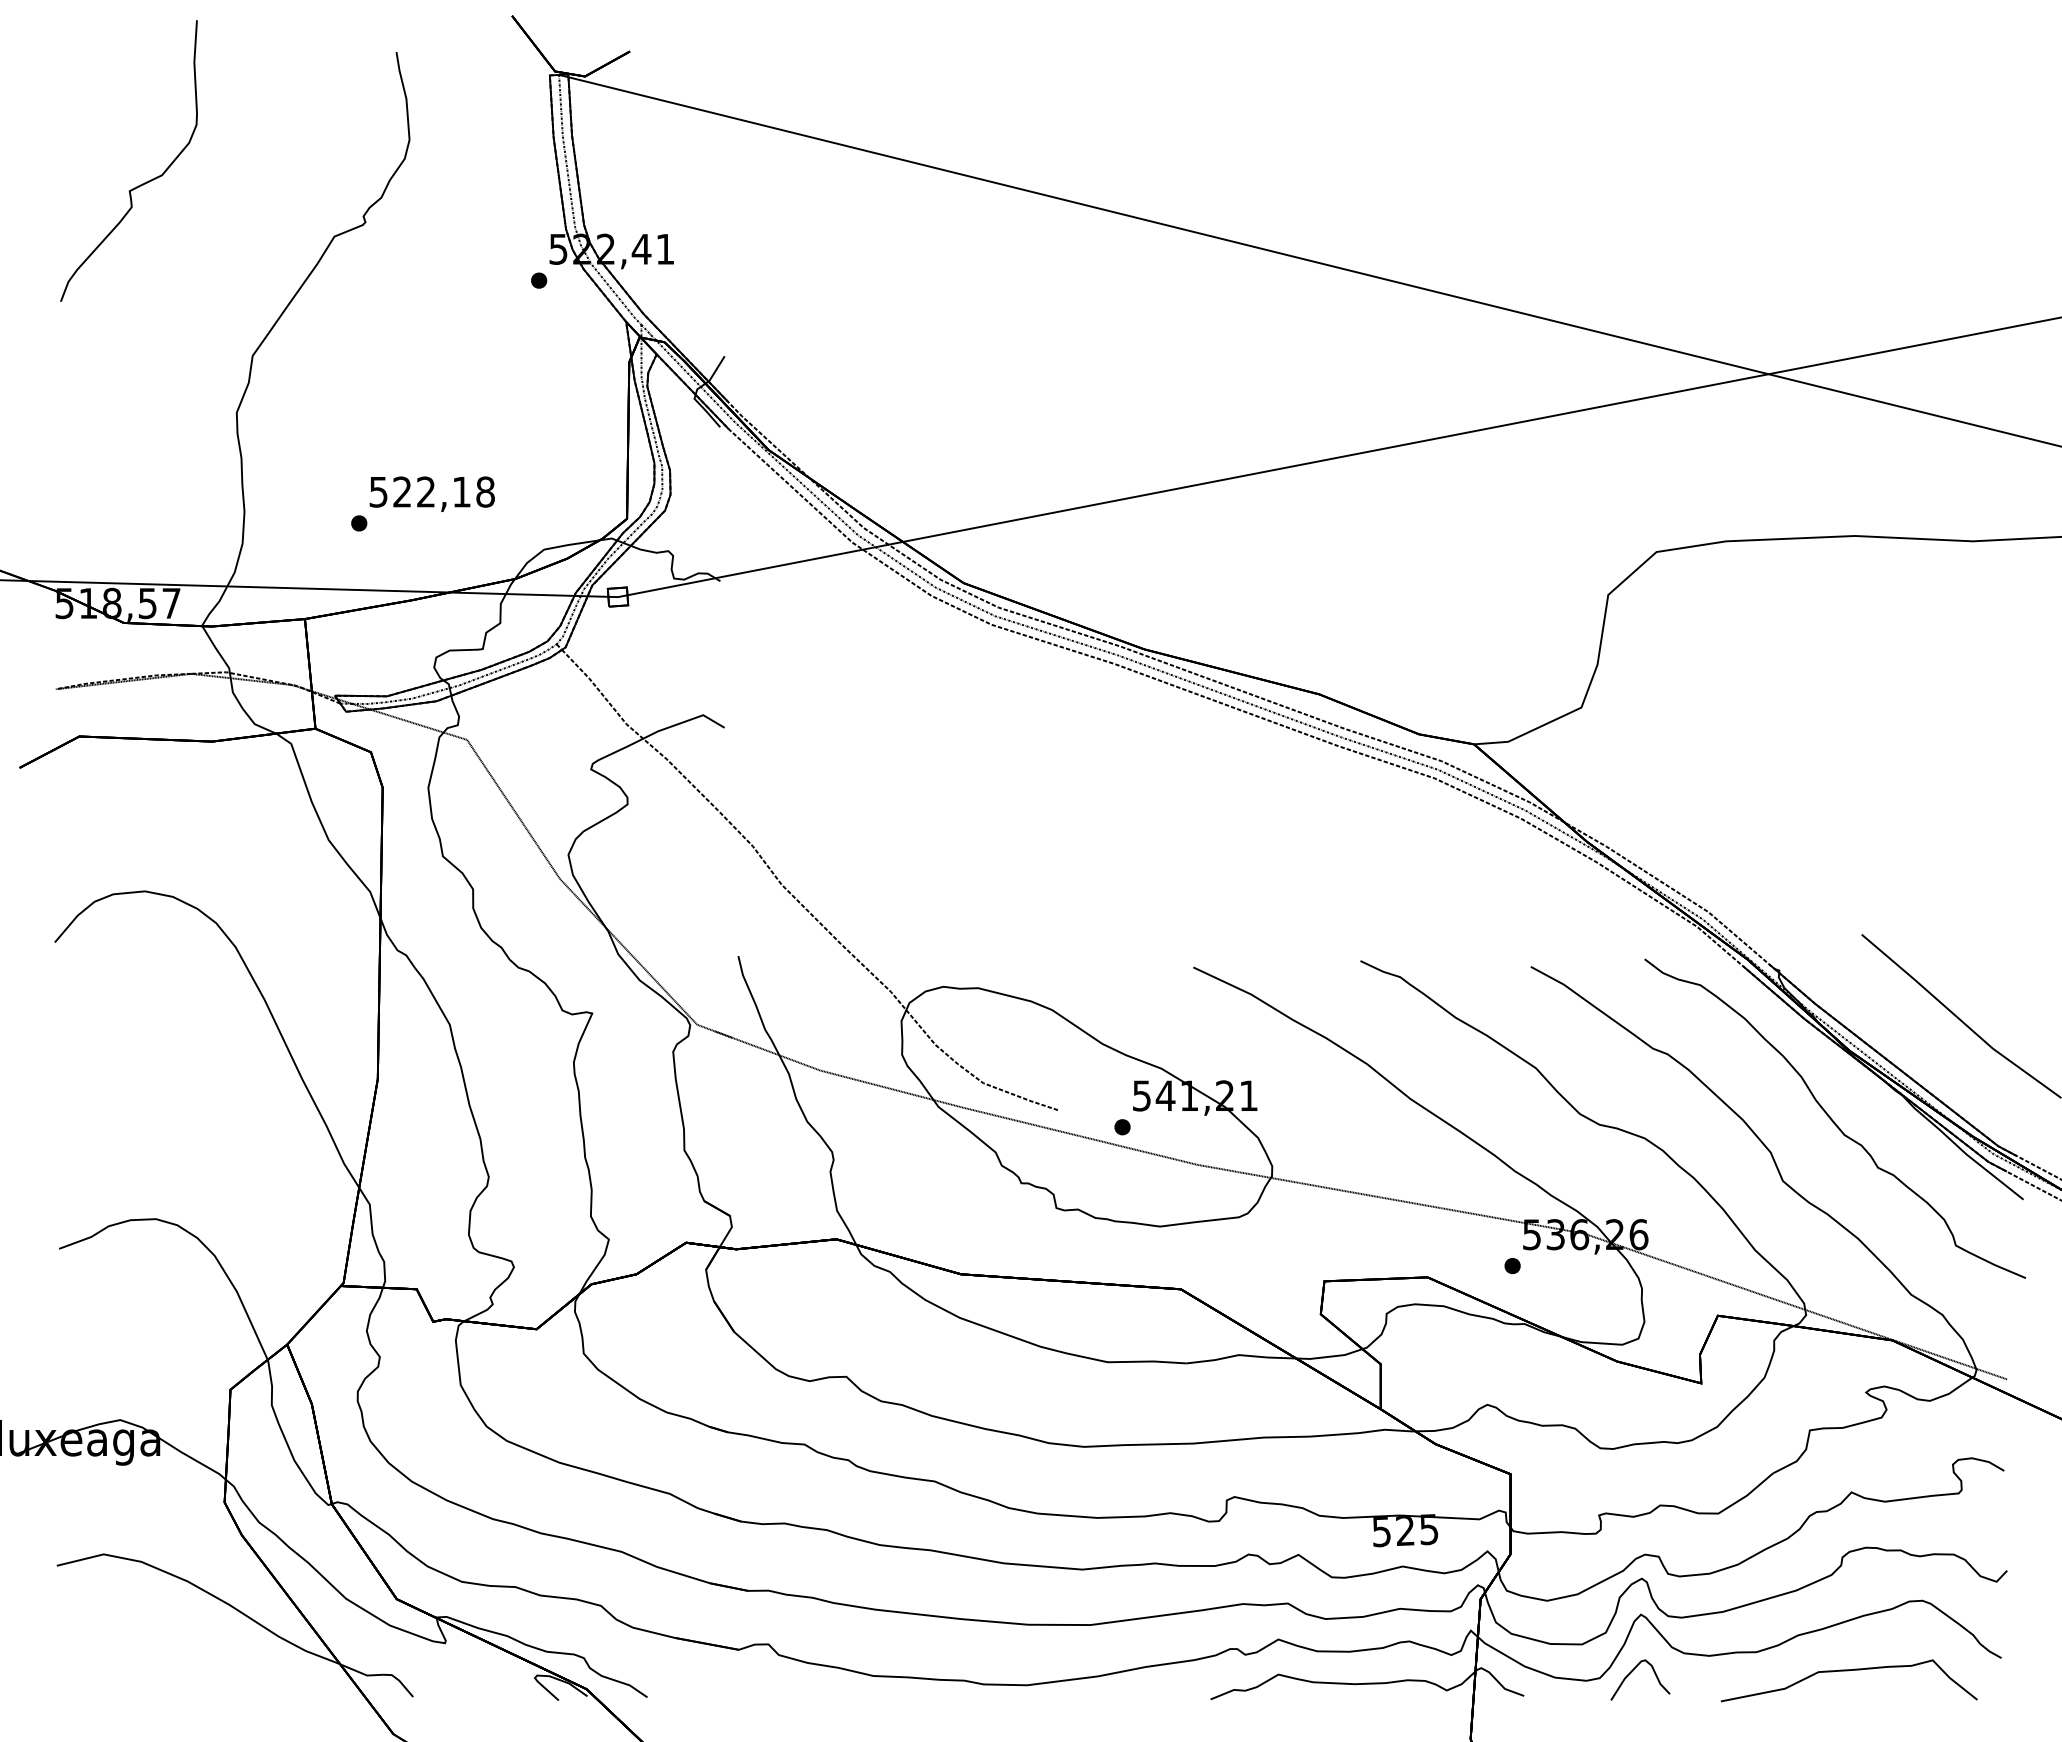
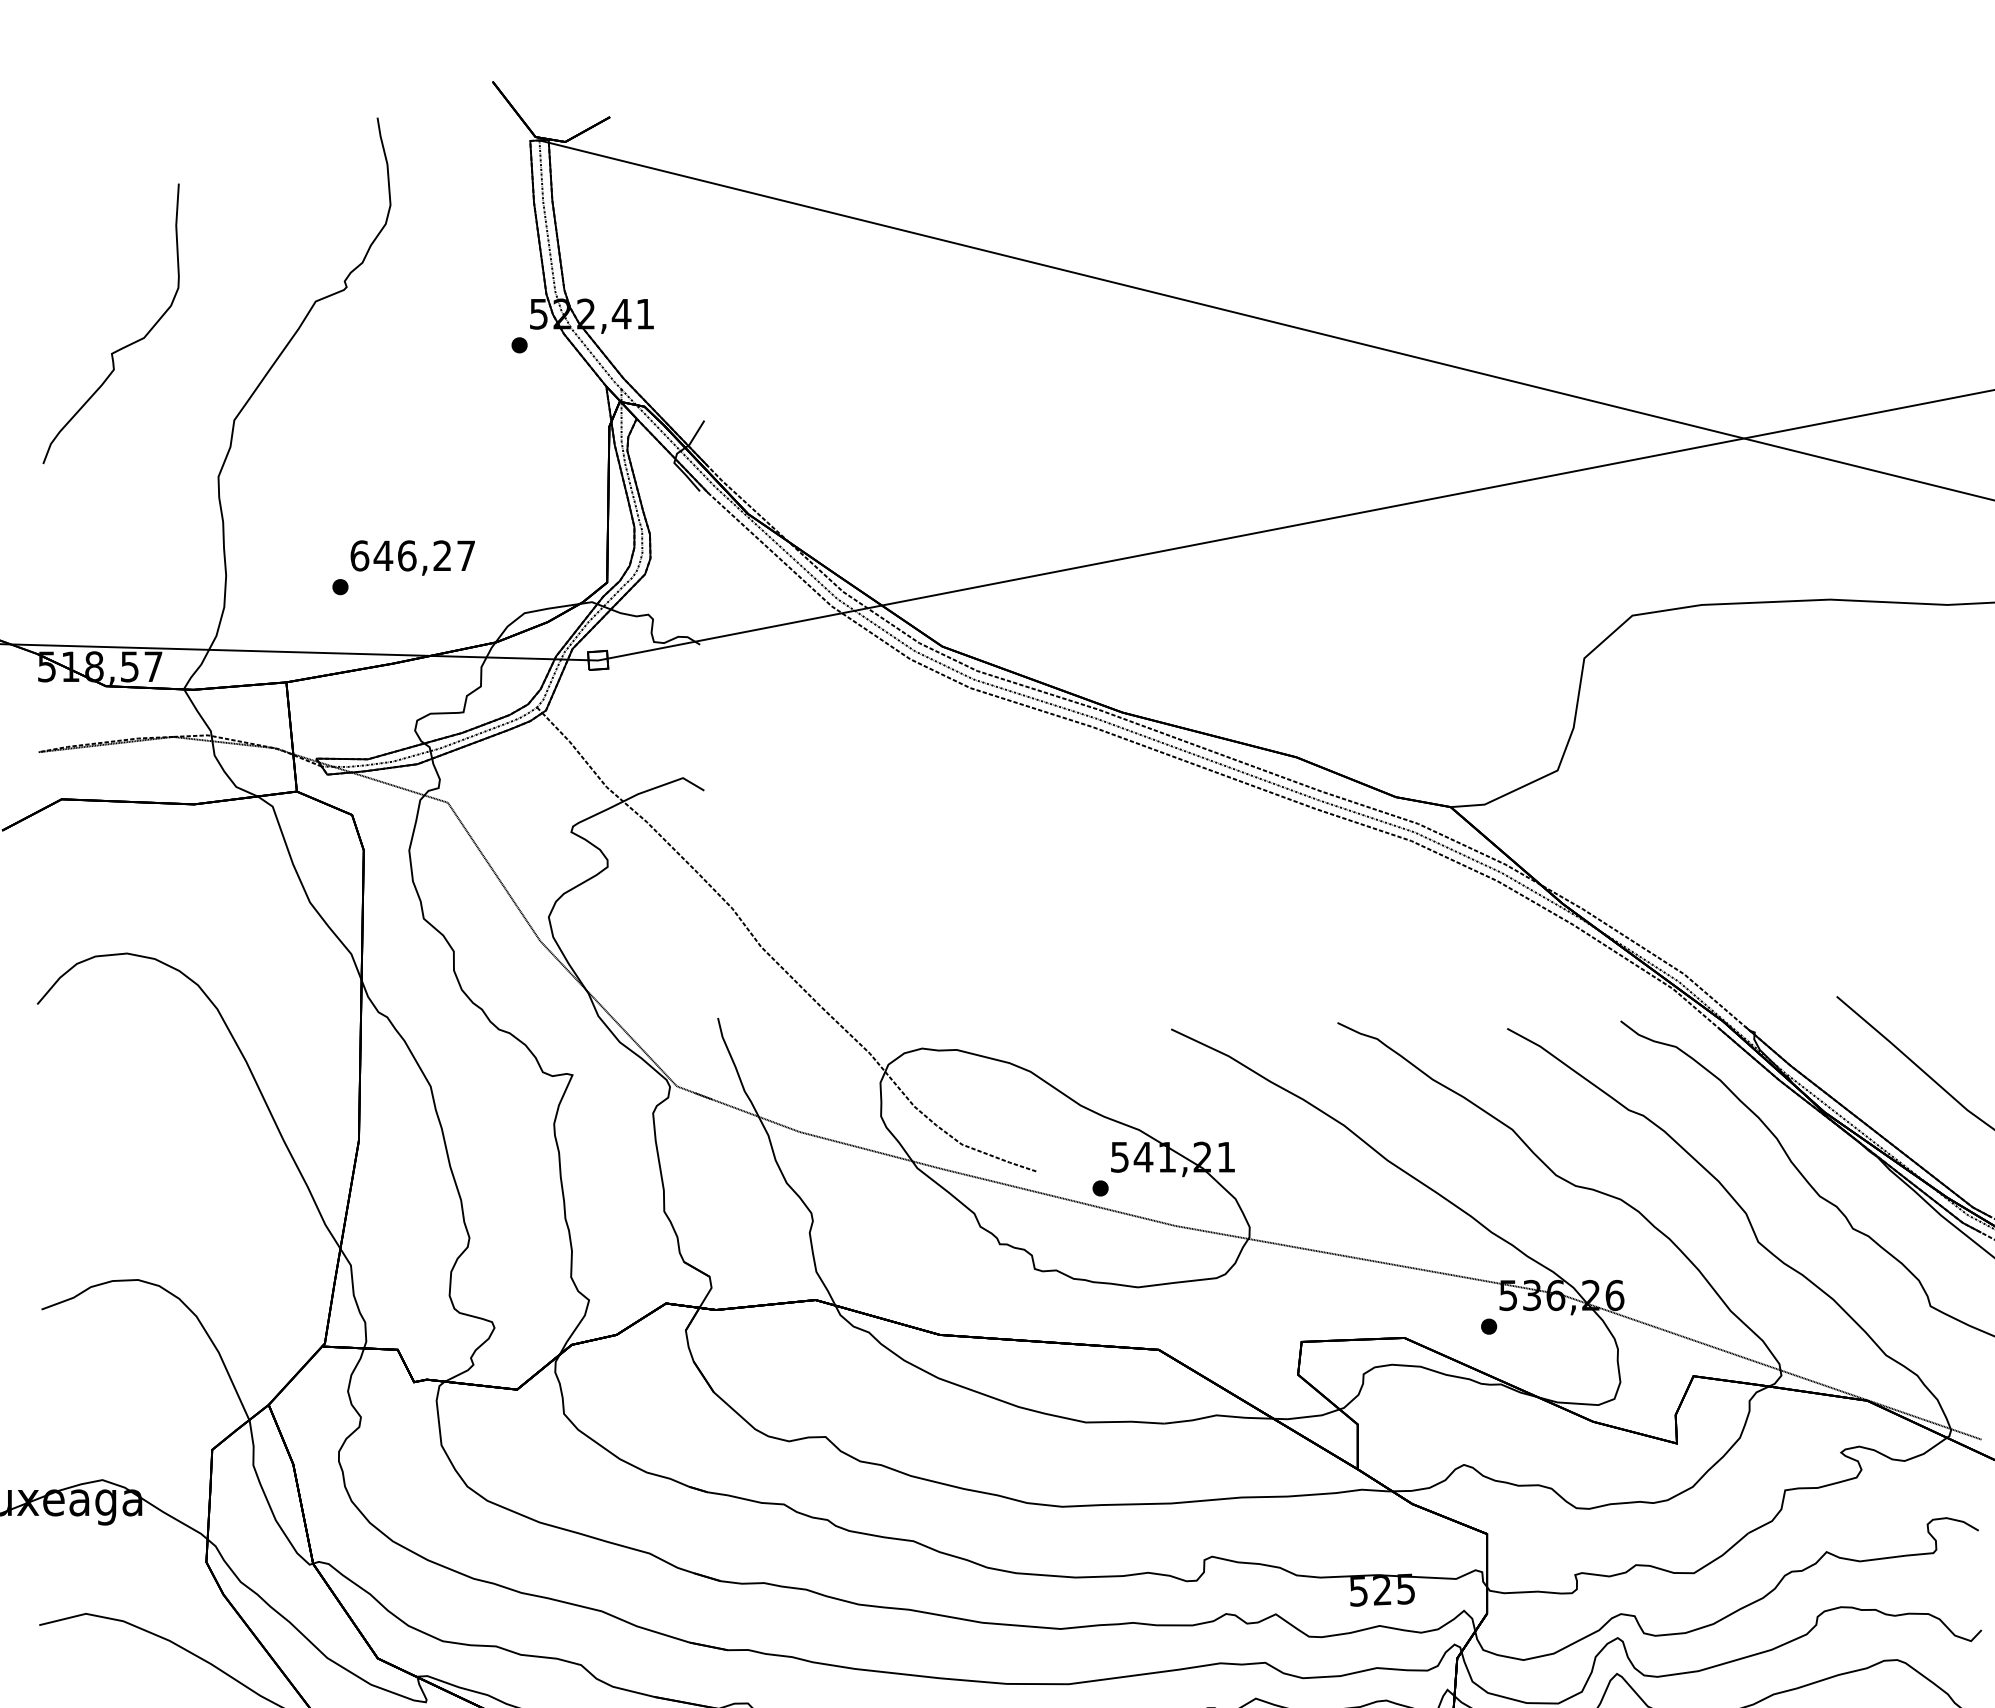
curve: (140, 184) -> (122, 347), moved
text: (431, 491) -> (412, 555), 522,18 -> 646,27

